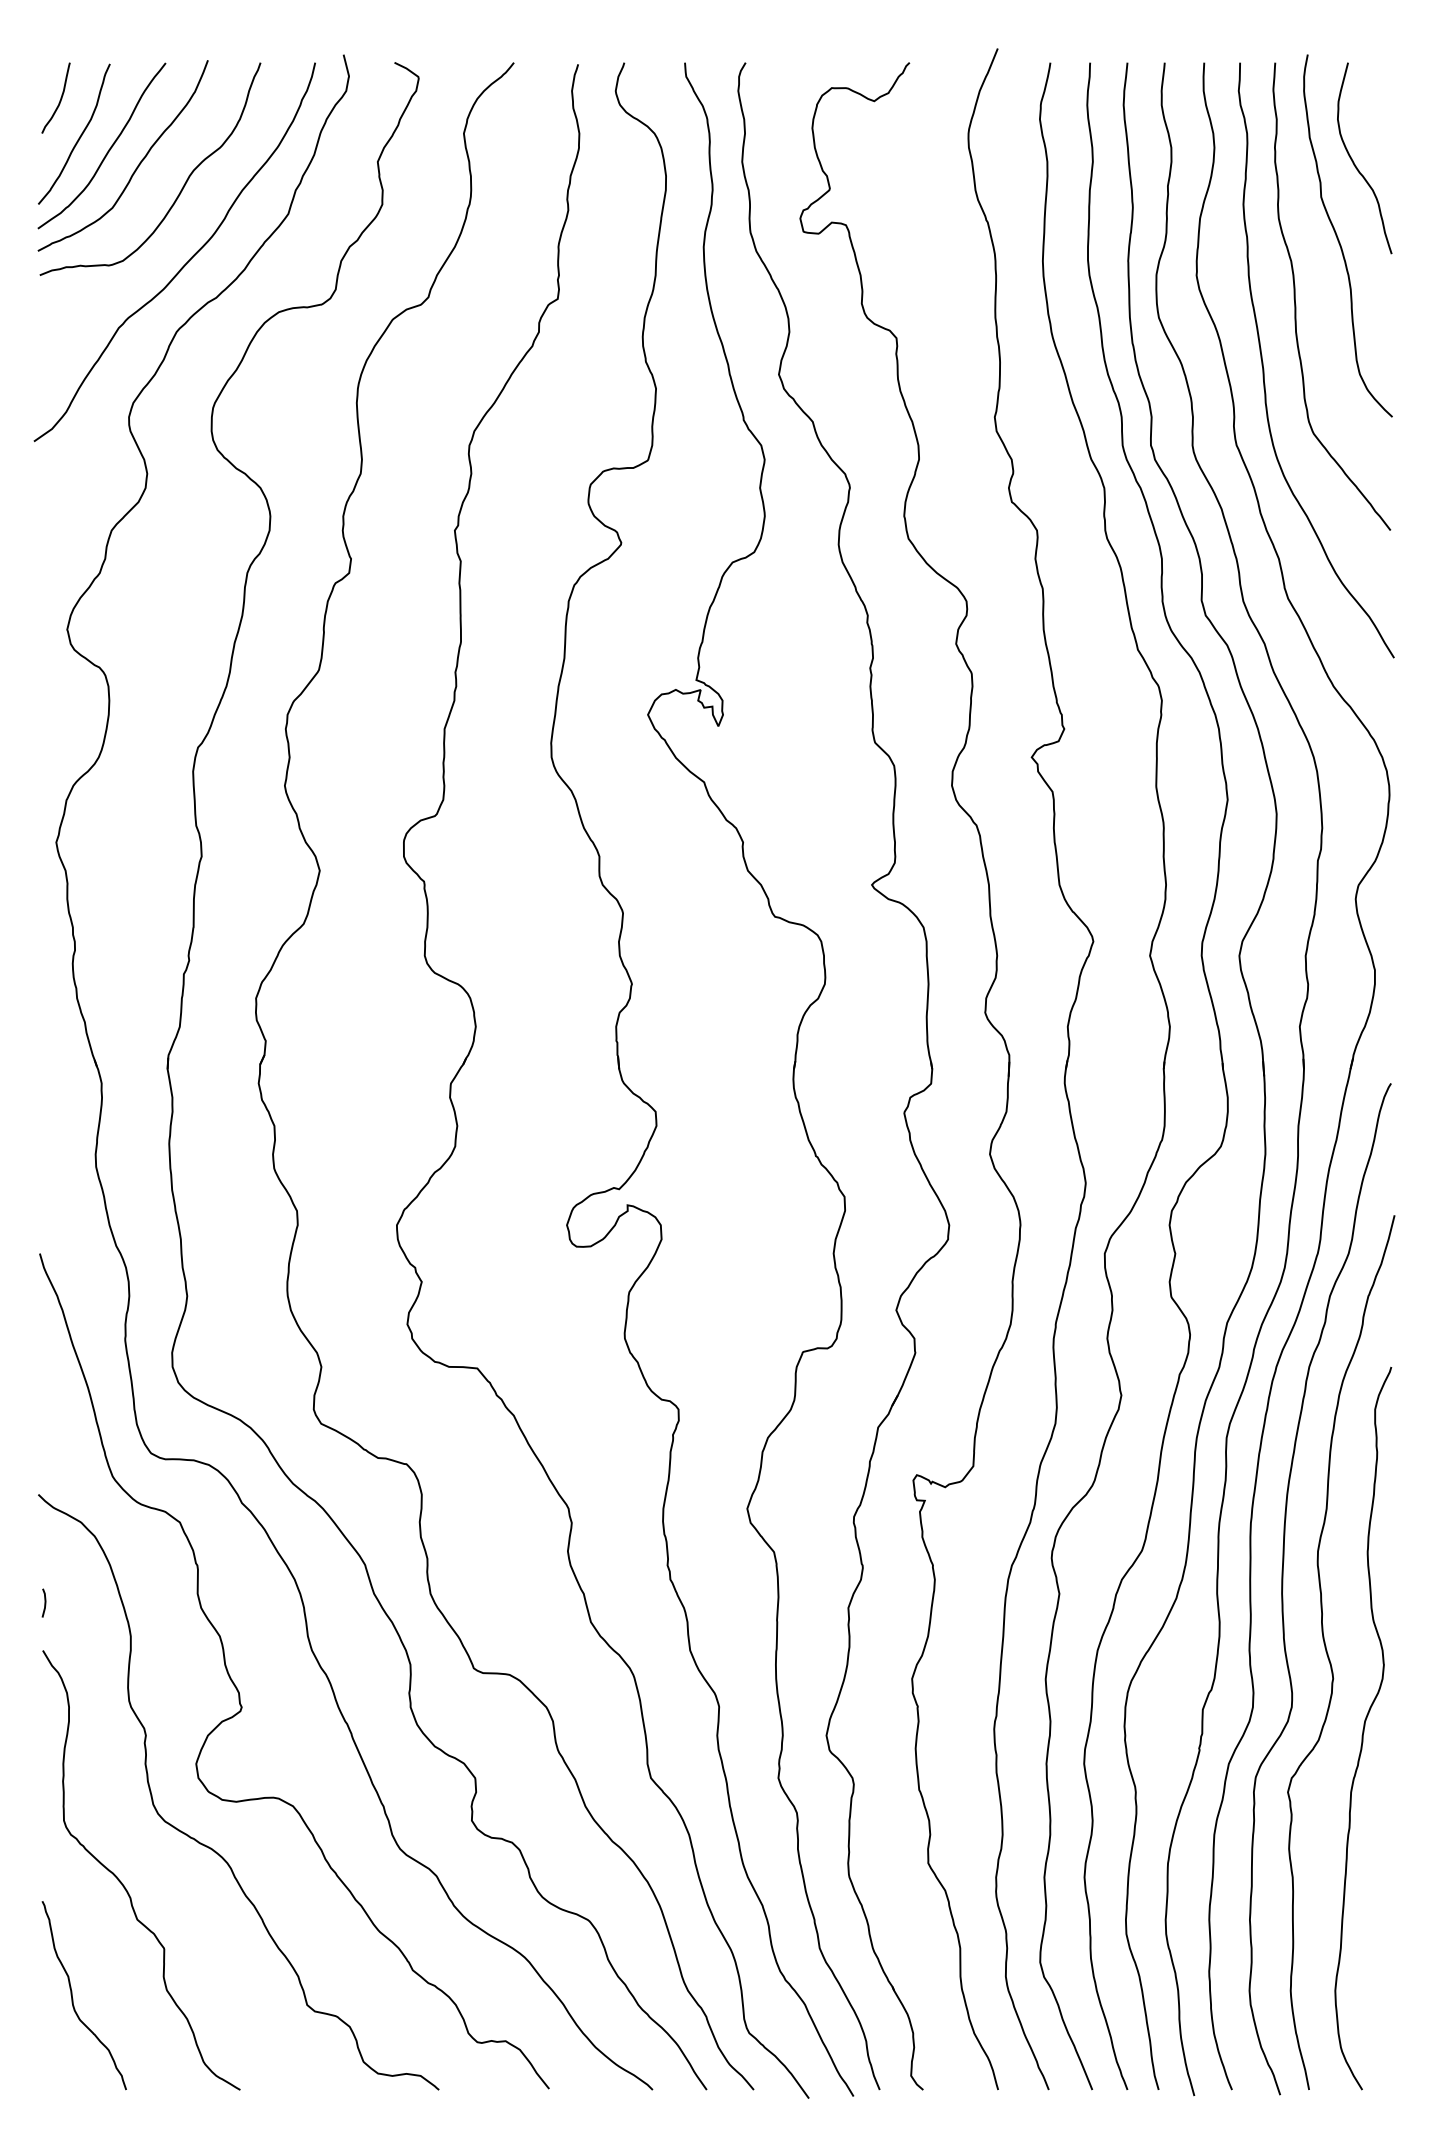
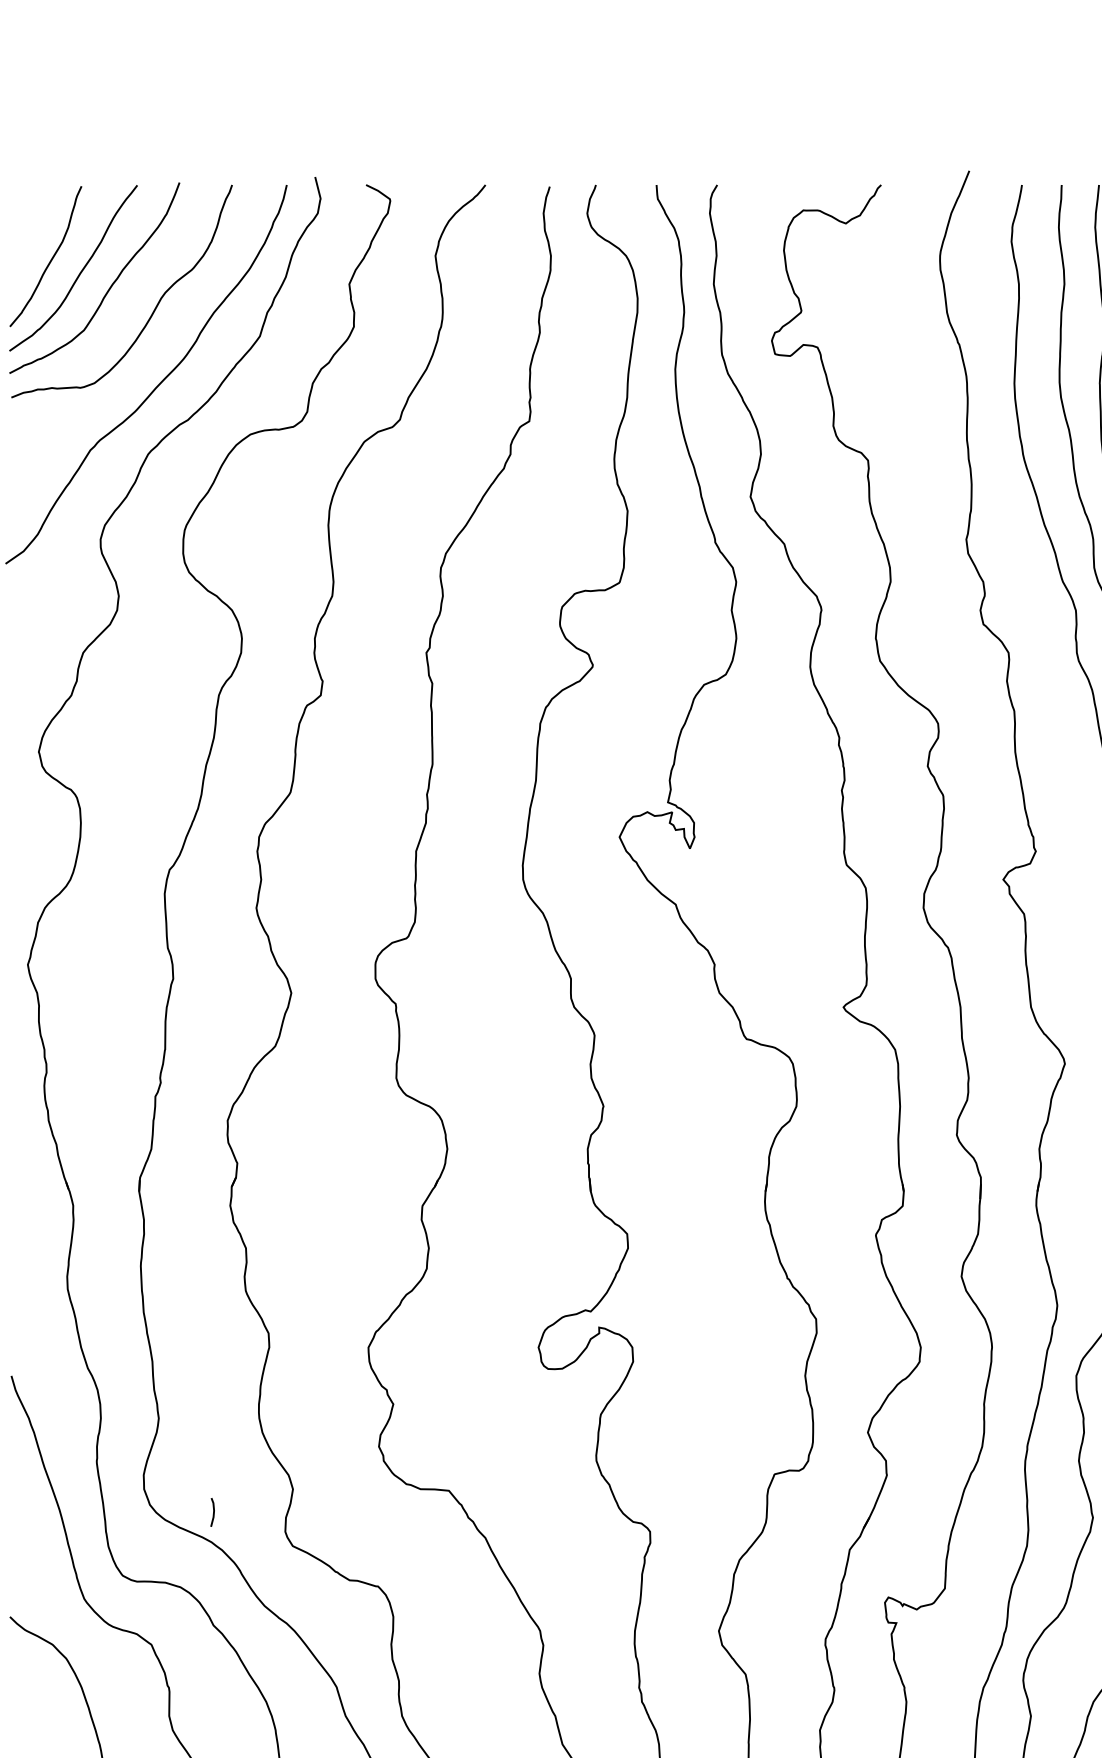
curve: (60, 97) -> (32, 219), removed
line: (44, 1602) -> (213, 1511), moved

